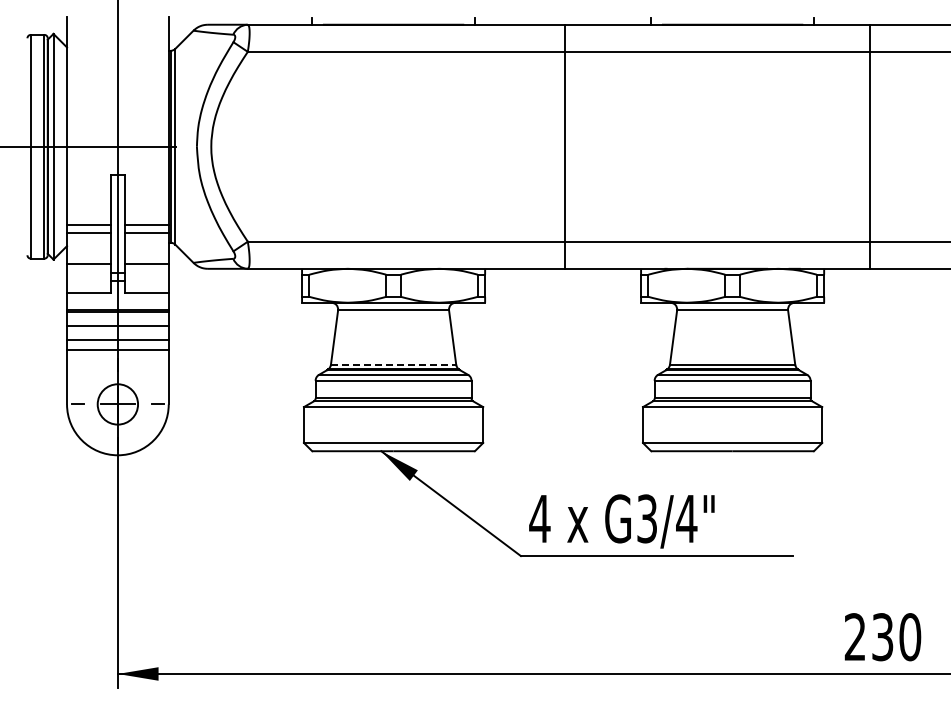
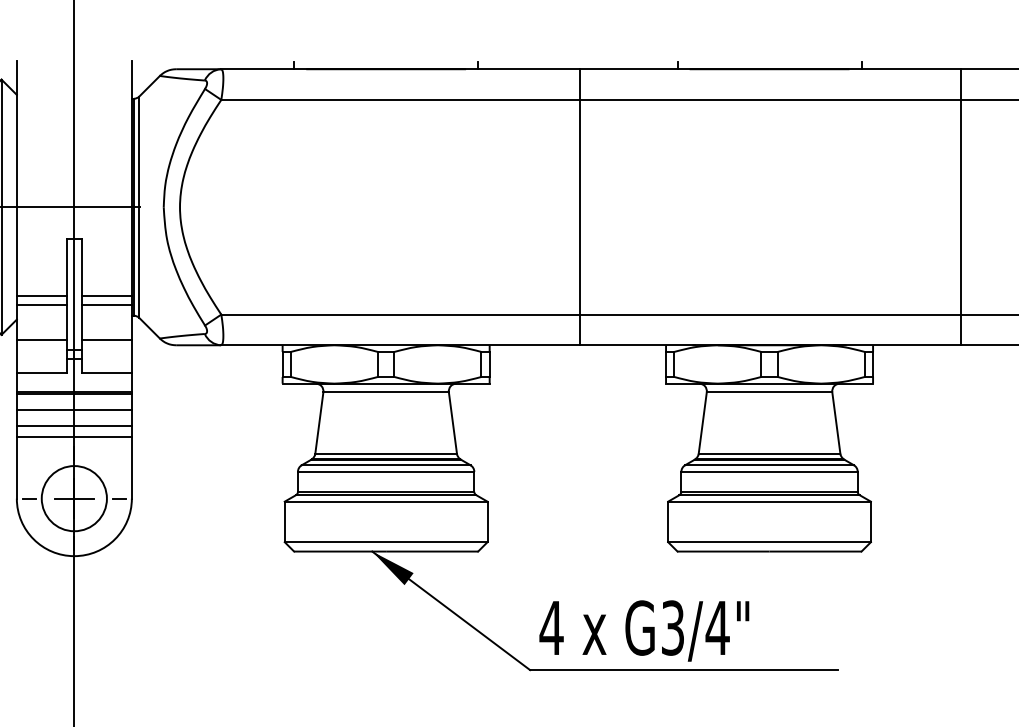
line: (870, 146) -> (961, 206), moved
line: (393, 364) -> (386, 453), dashed -> solid
circle: (117, 404) -> (73, 498), size x1.43

